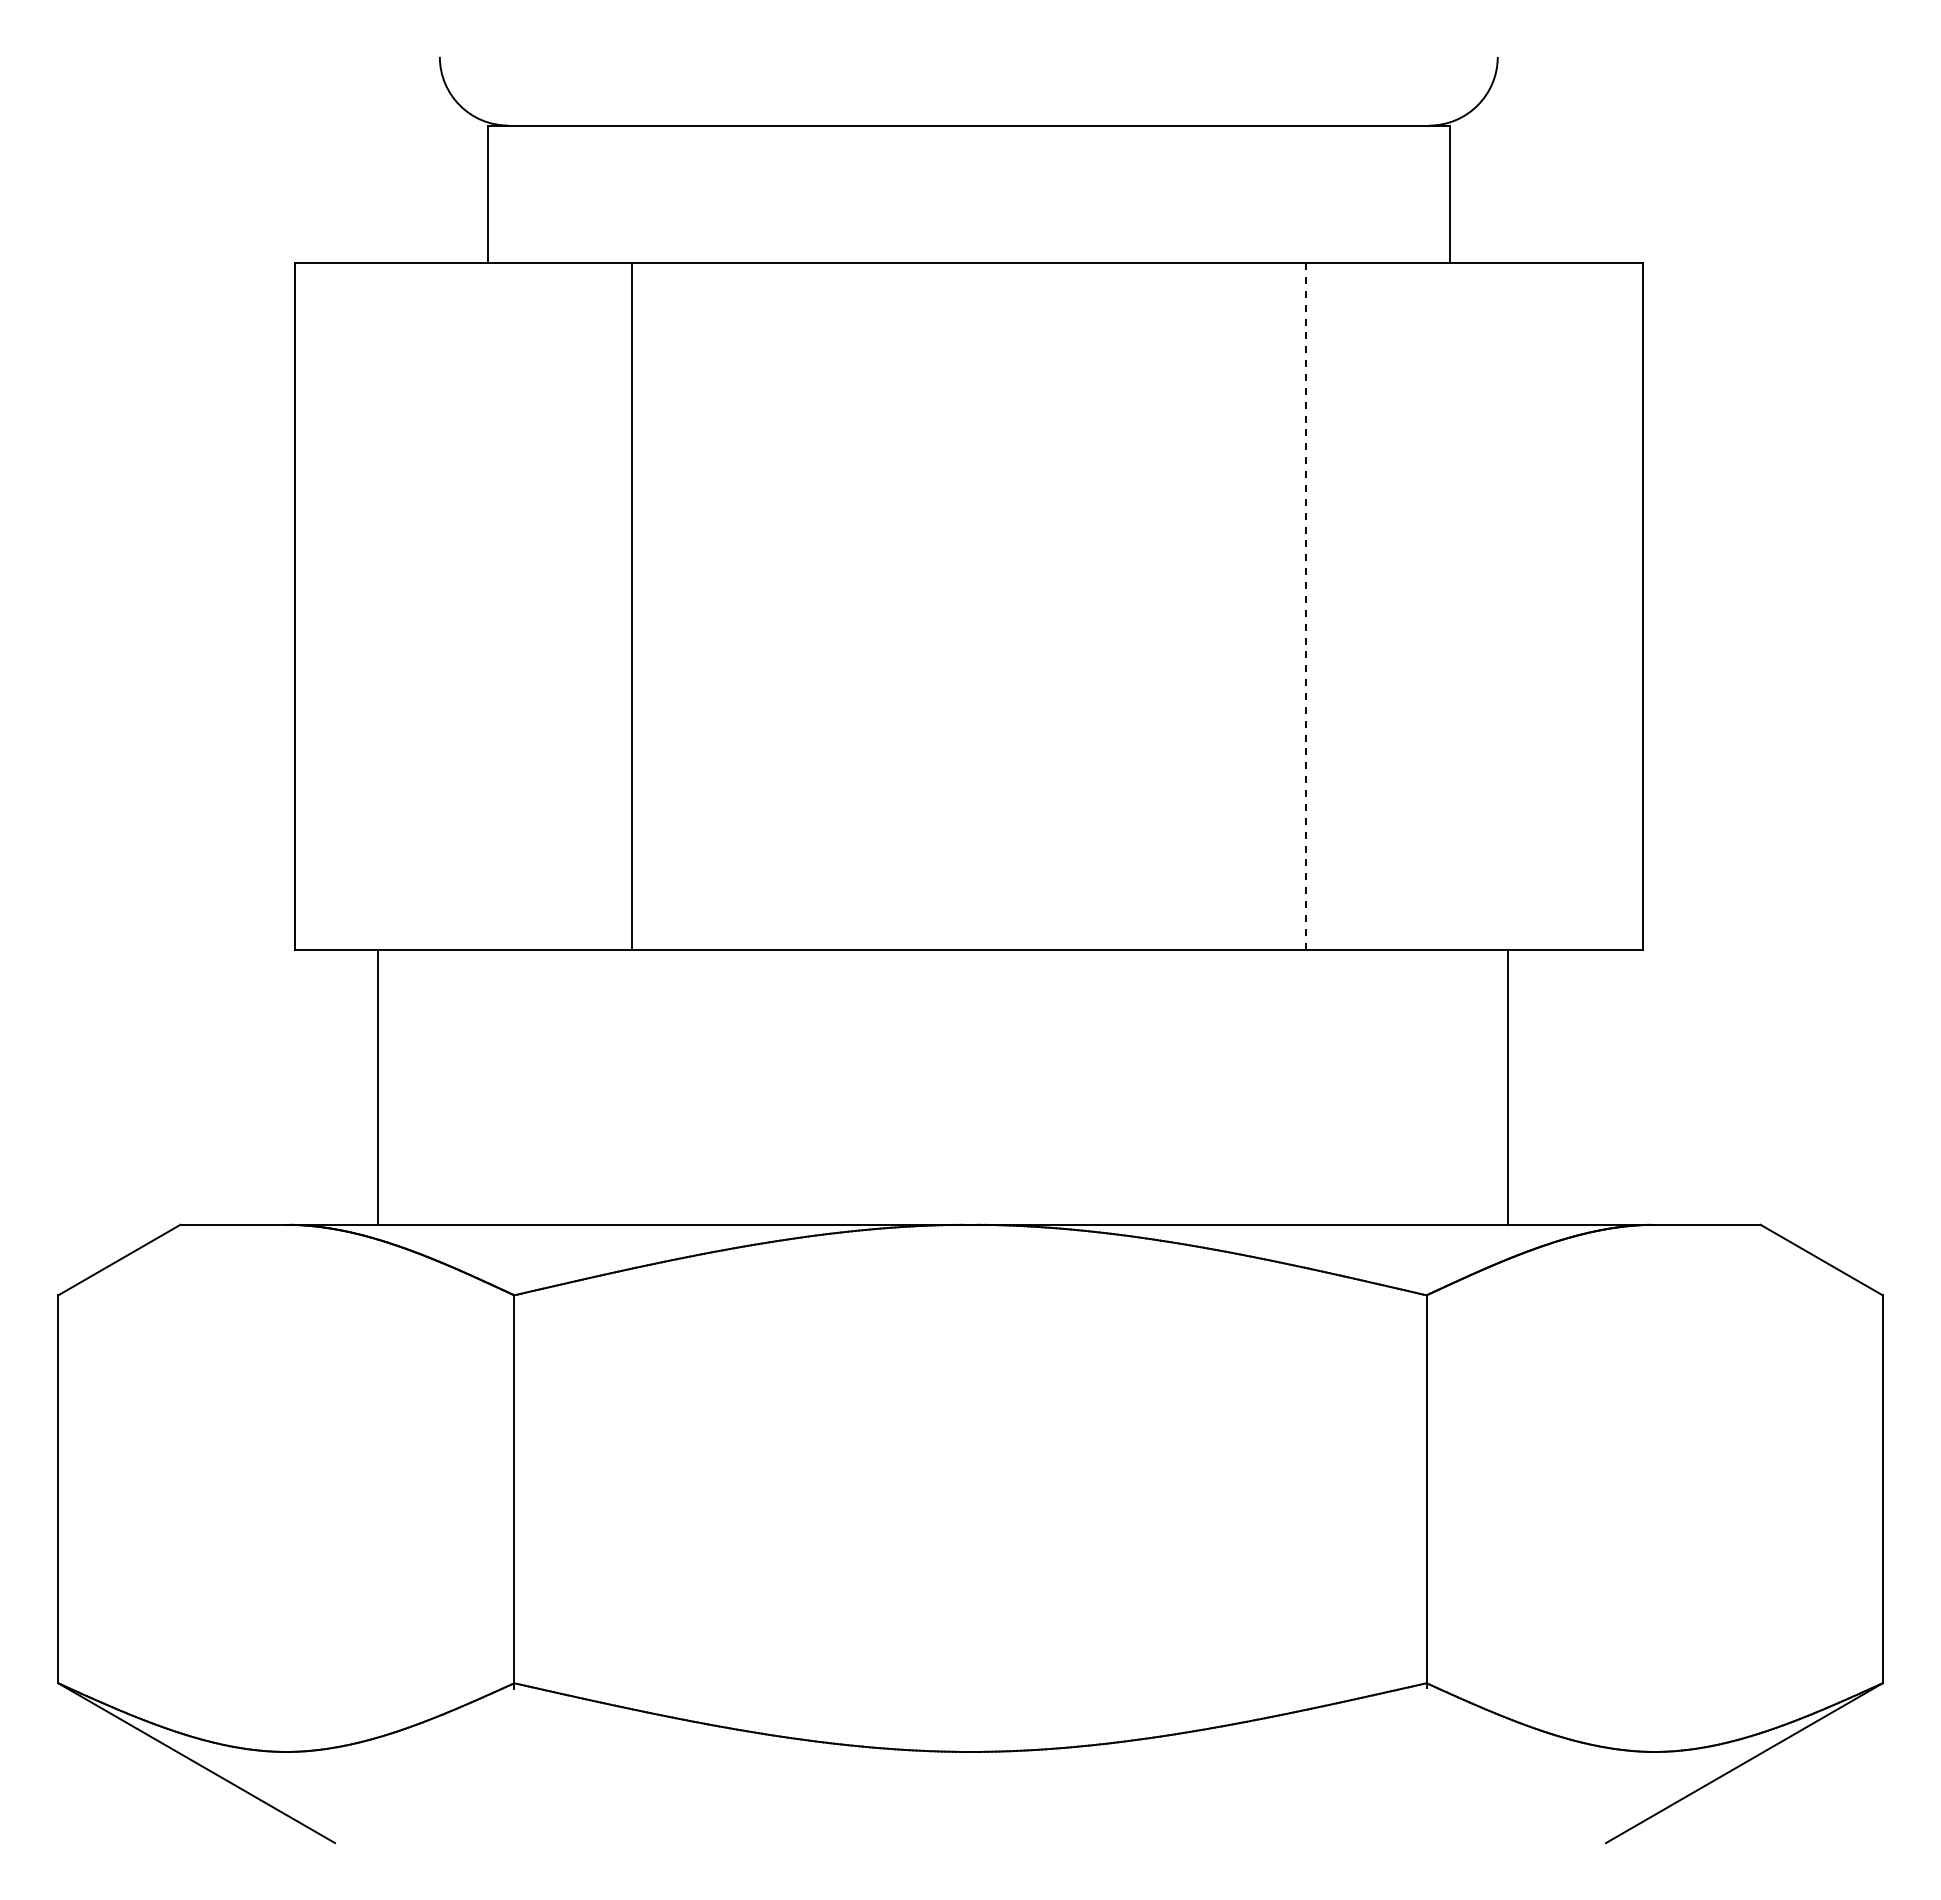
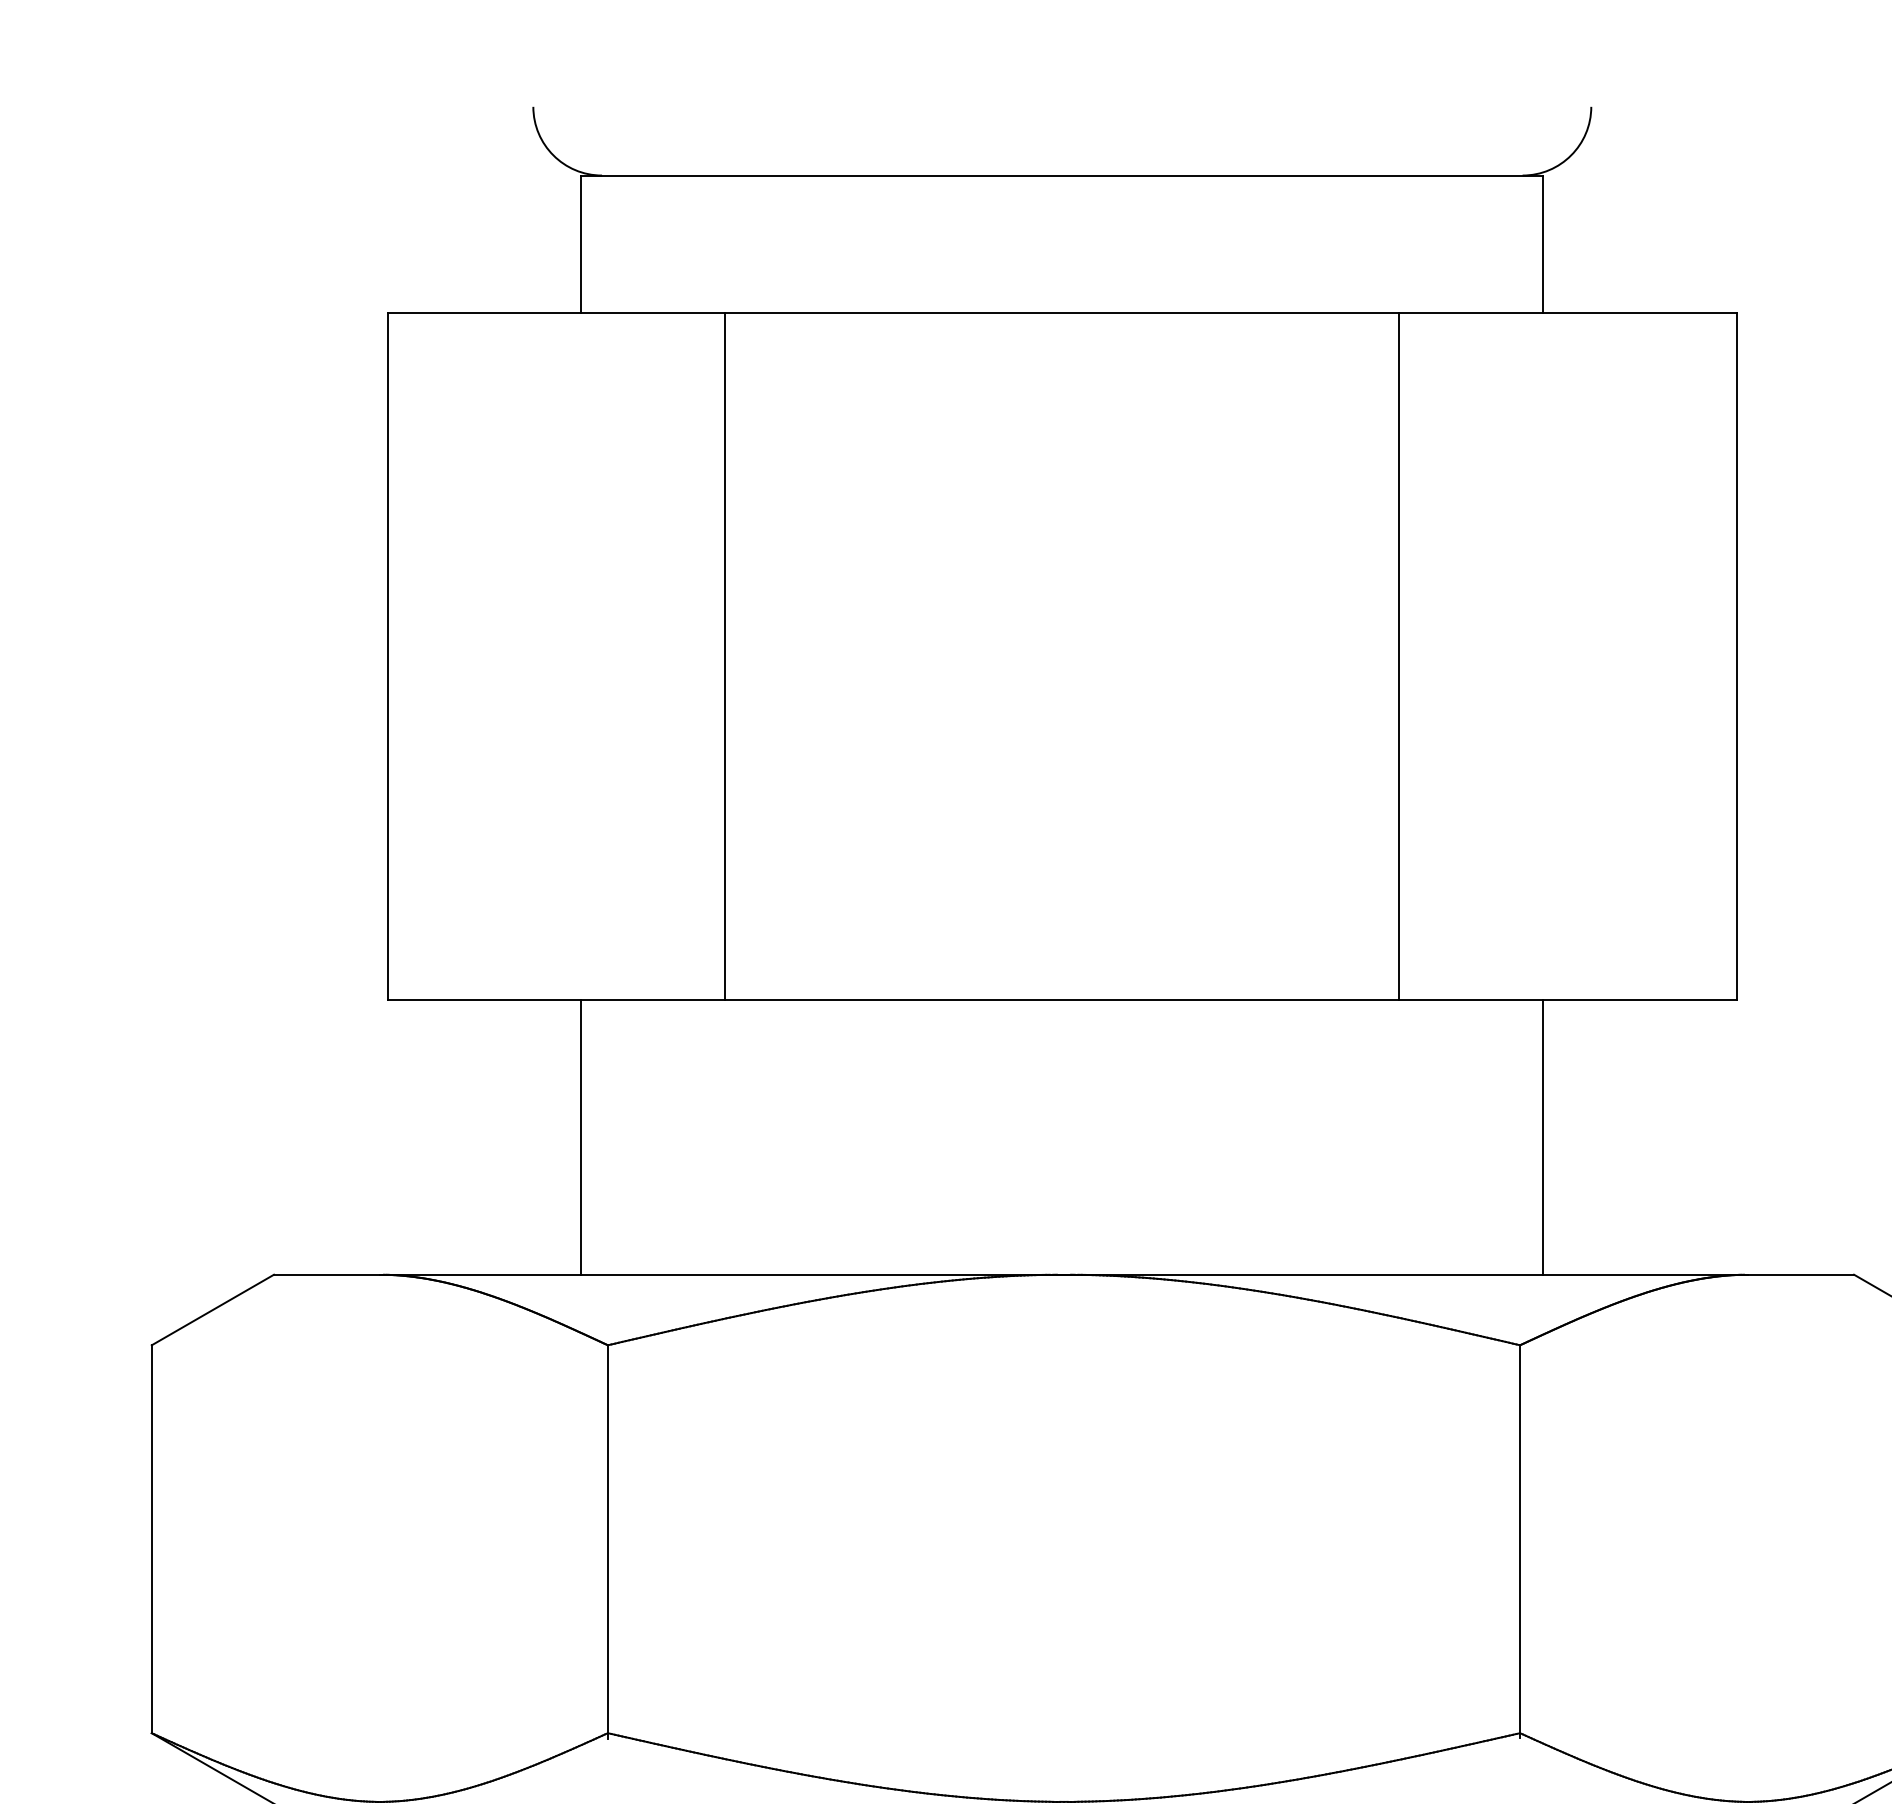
line: (1305, 607) -> (1399, 657), dashed -> solid
line: (377, 1087) -> (581, 1137), moved
line: (1507, 1087) -> (1543, 1137), moved

